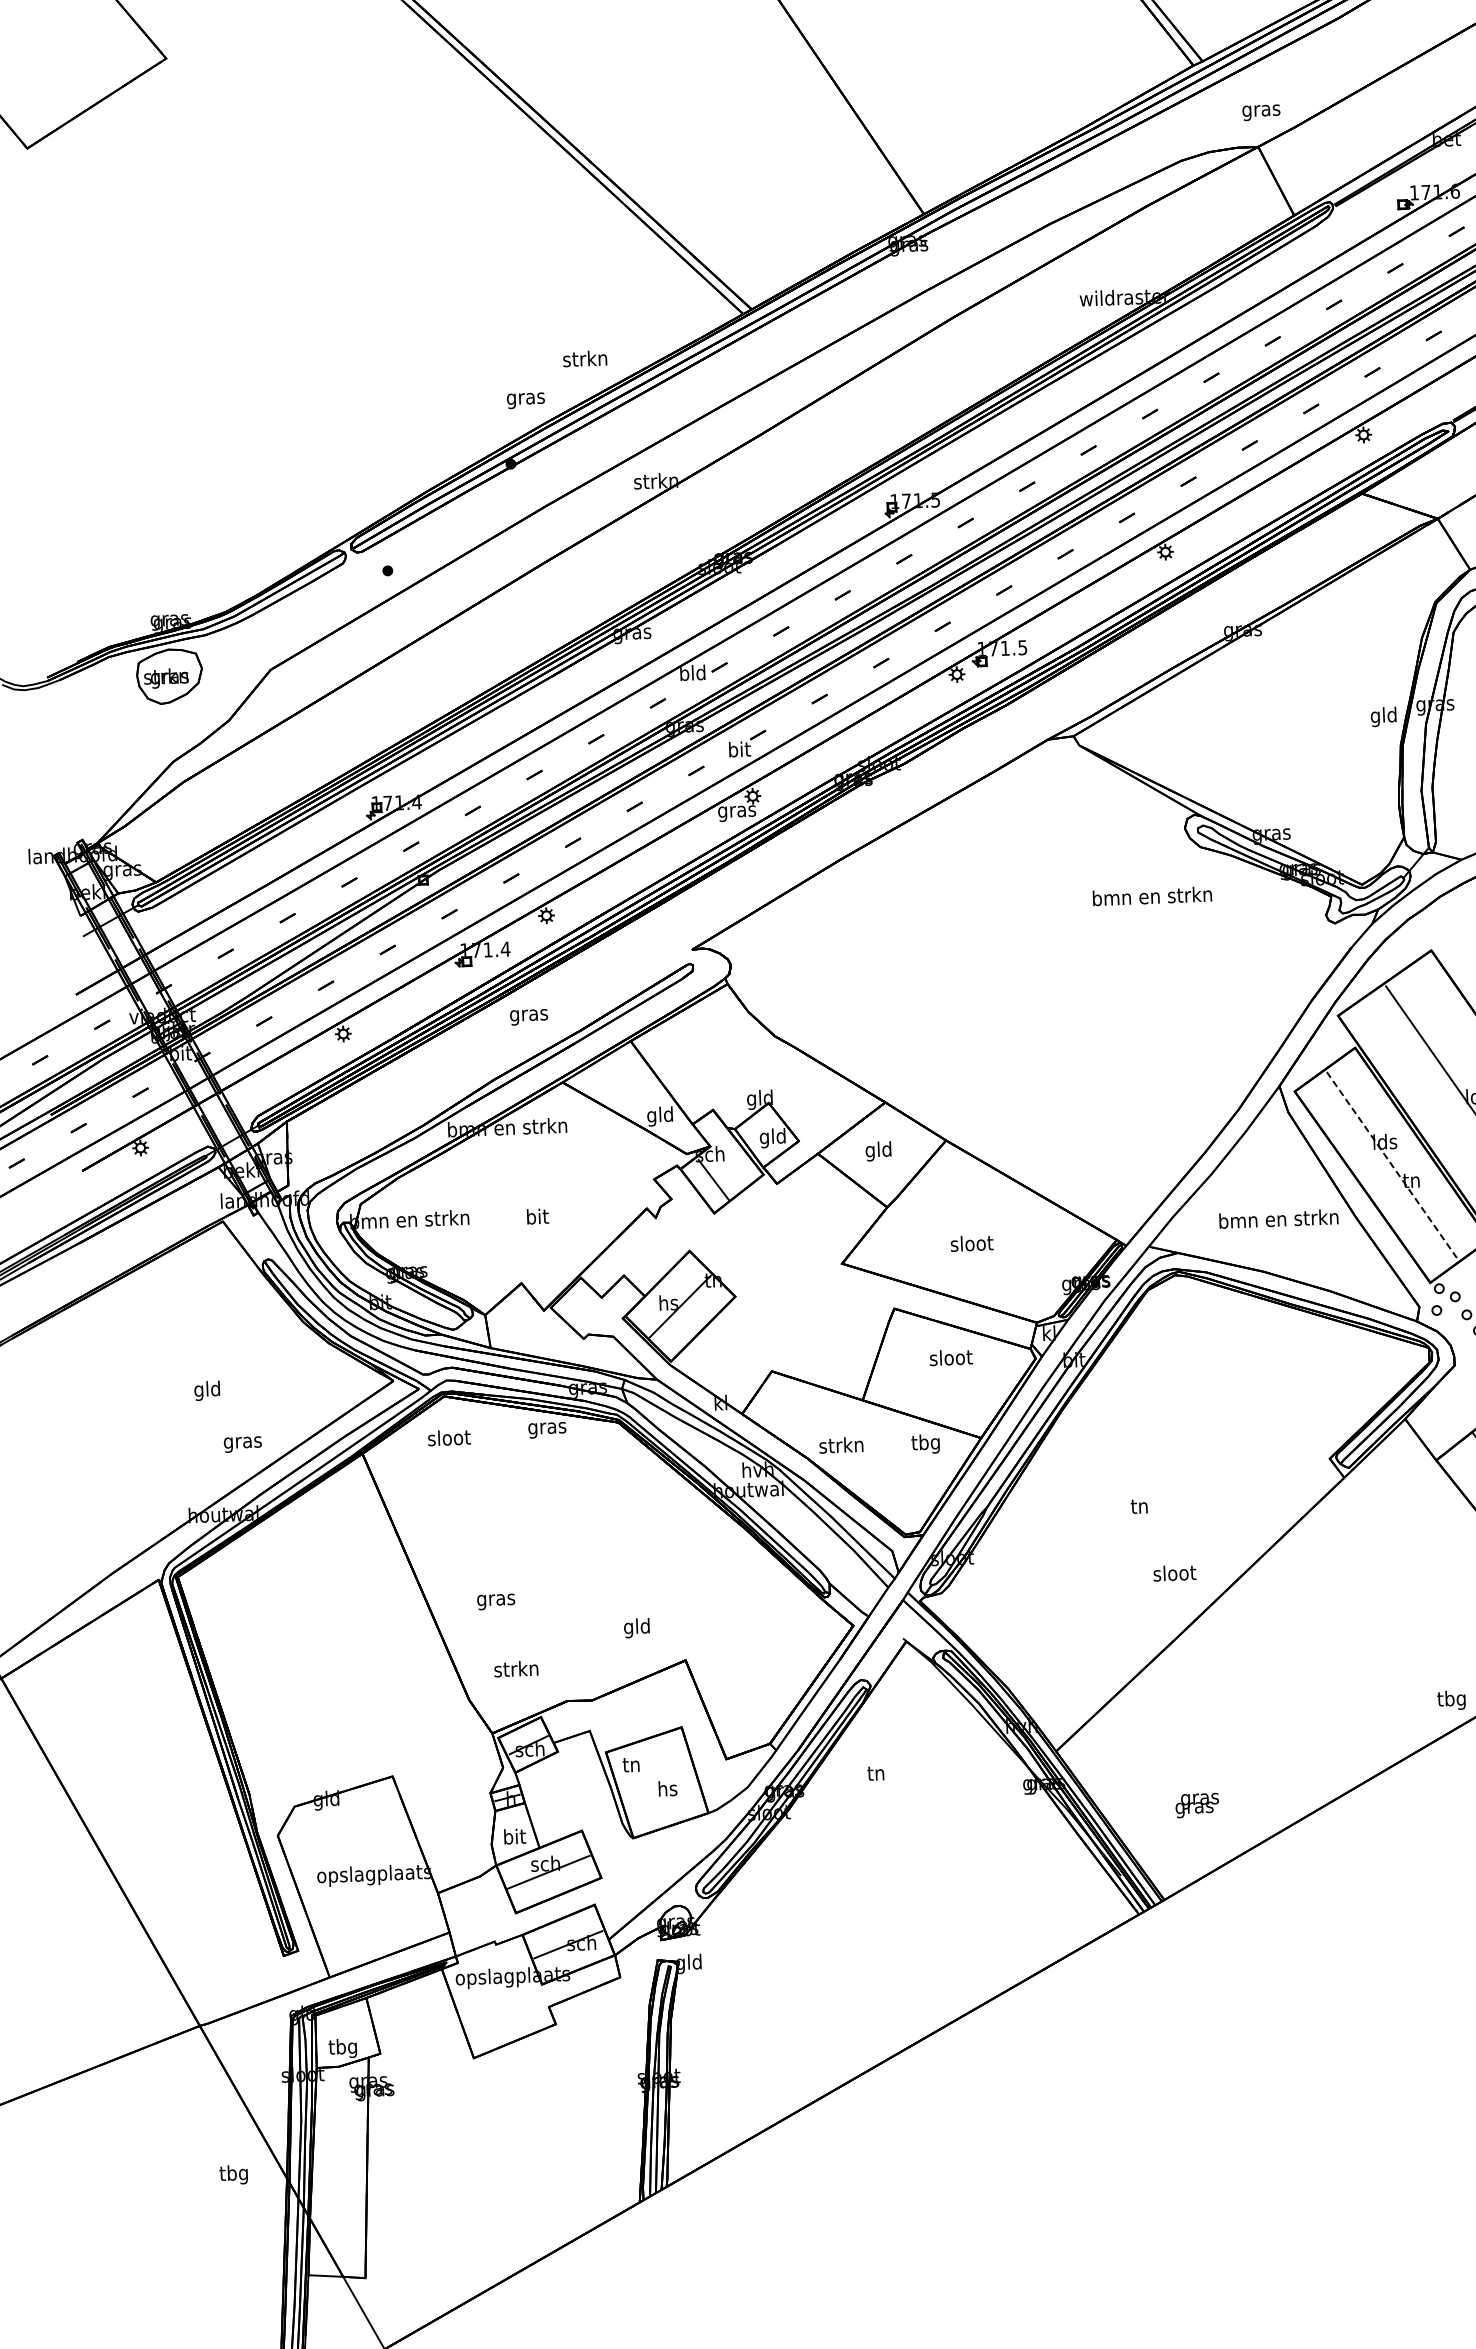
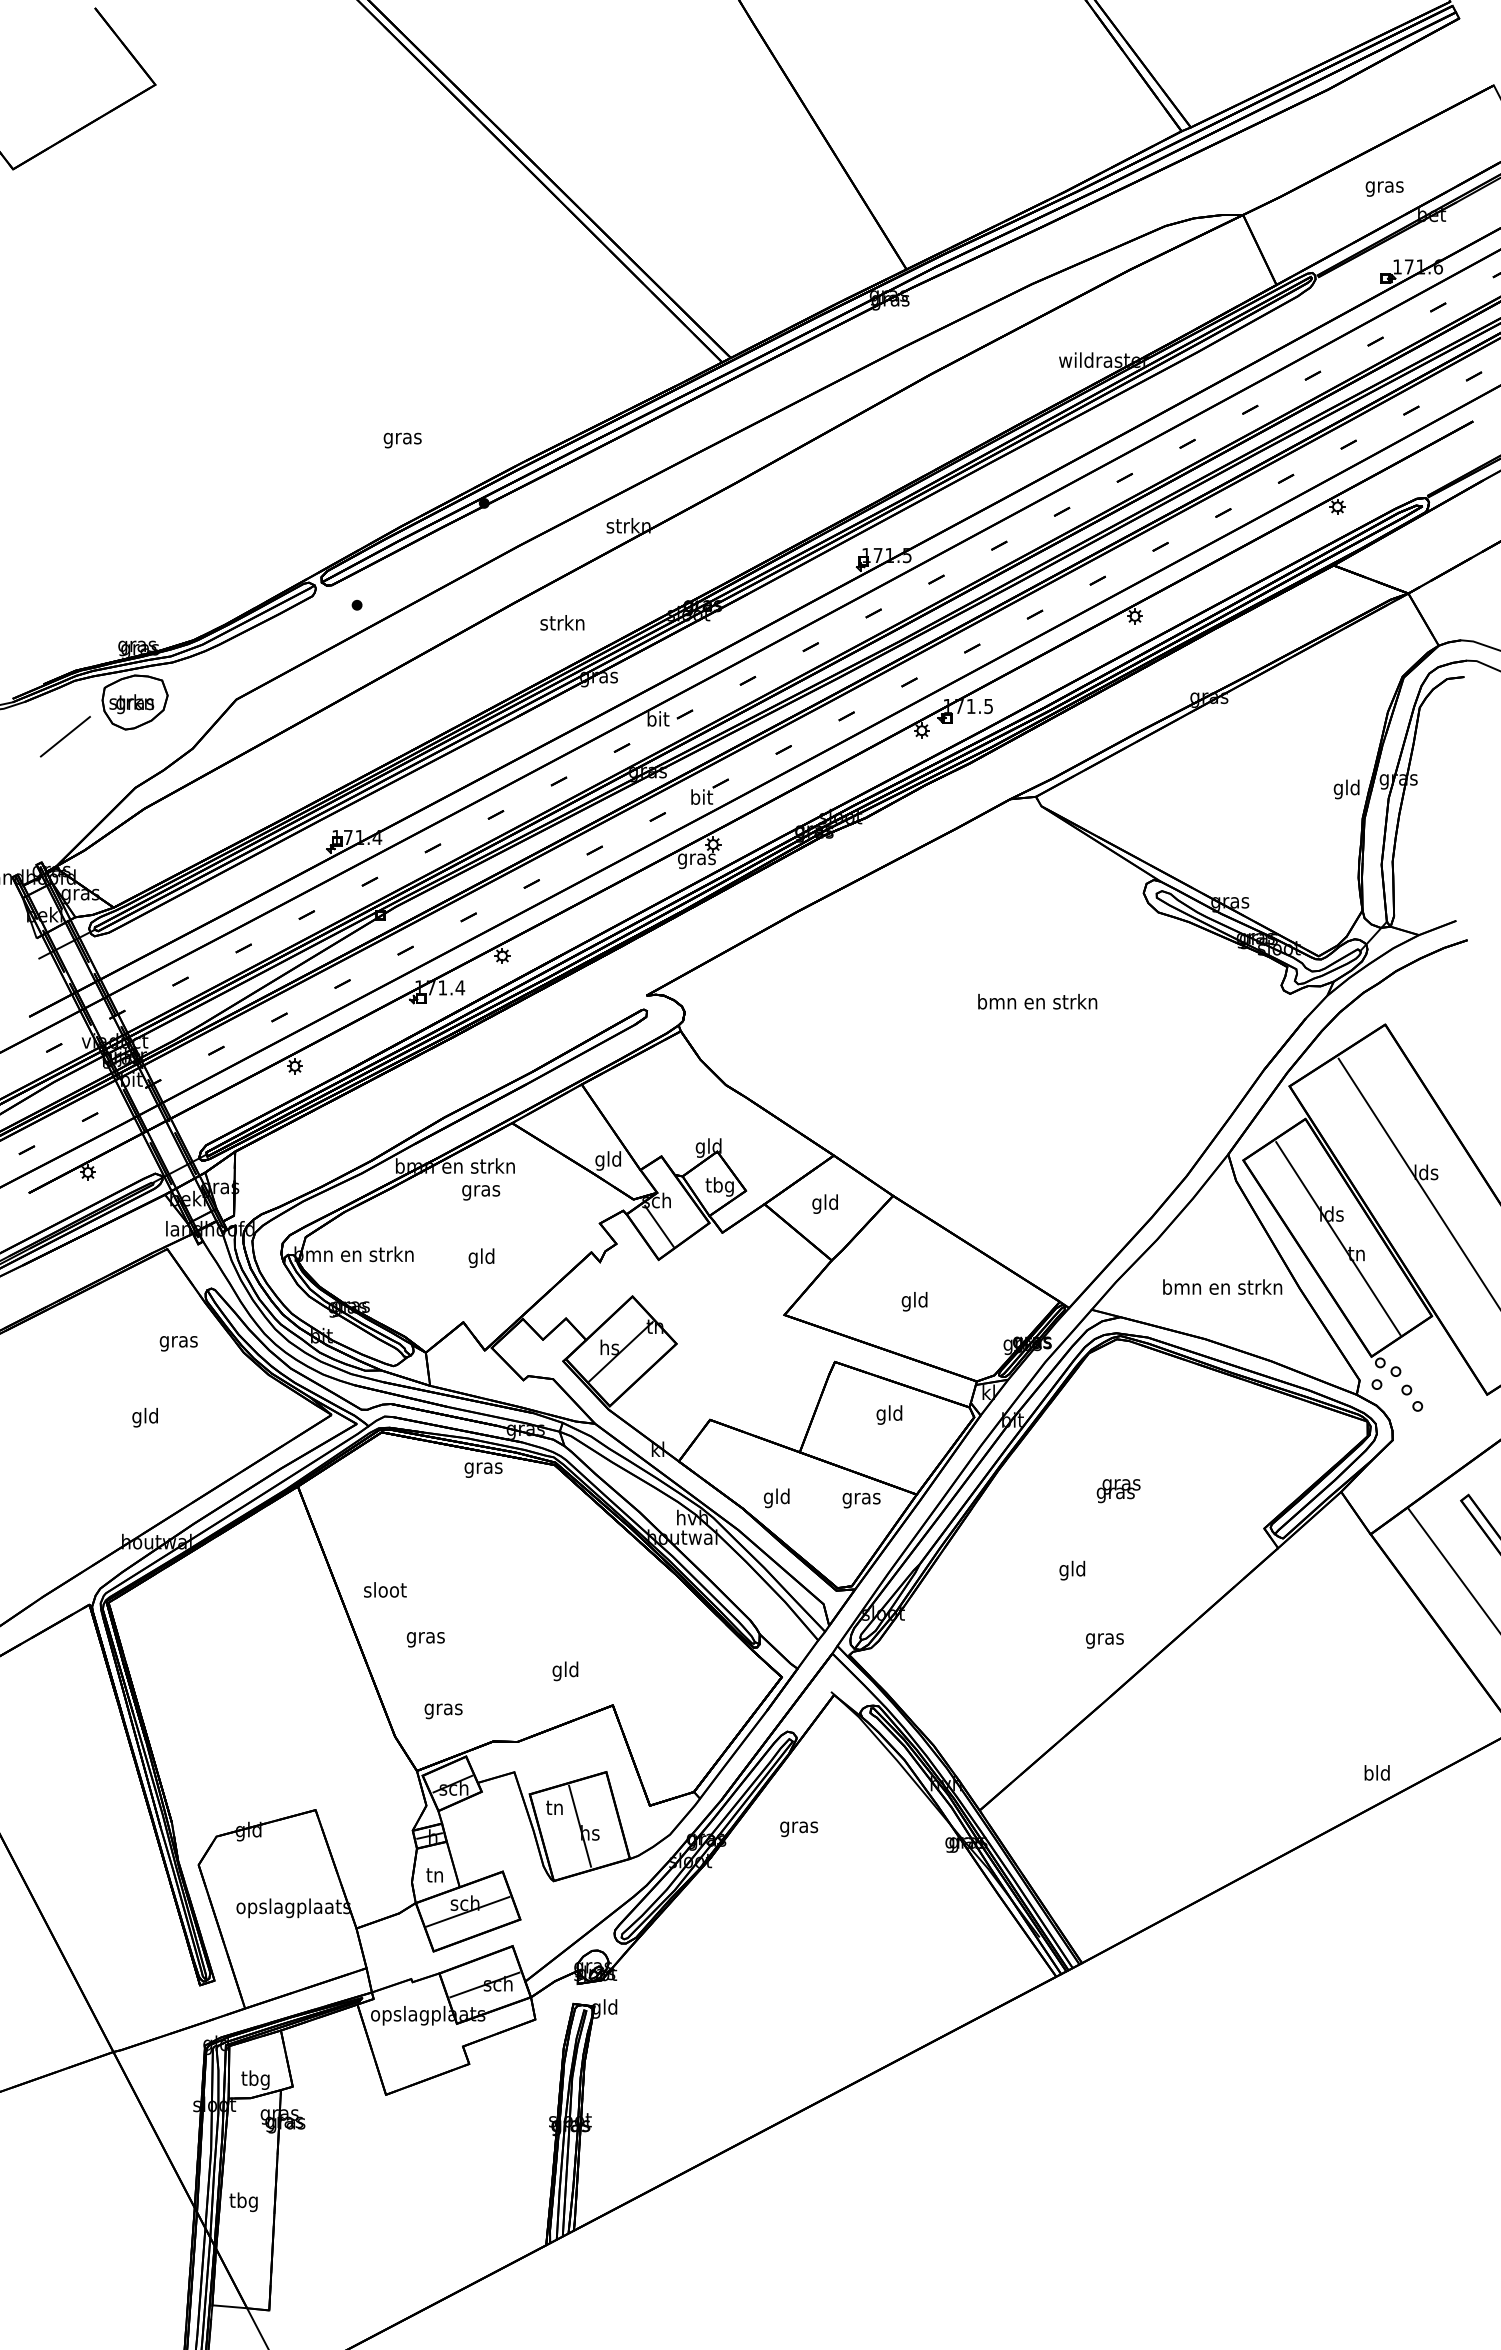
text: (1261, 112) -> (1384, 188), moved
text: (585, 358) -> (562, 622), moved
text: (525, 400) -> (402, 440), moved
text: (692, 672) -> (657, 718), bld -> bit
line: (100, 713) -> (64, 736), added
text: (1152, 896) -> (1037, 1001), moved
text: (529, 1017) -> (481, 1192), moved
text: (772, 1137) -> (719, 1186), gld -> tbg
line: (1392, 1165) -> (1338, 1238), dashed -> solid
text: (537, 1217) -> (481, 1257), bit -> gld
text: (971, 1245) -> (914, 1301), sloot -> gld
text: (950, 1359) -> (889, 1414), sloot -> gld
text: (449, 1437) -> (385, 1589), moved
text: (242, 1444) -> (178, 1343), moved
text: (926, 1444) -> (861, 1498), tbg -> gras
text: (841, 1447) -> (776, 1498), strkn -> gld
text: (1139, 1507) -> (1072, 1570), tn -> gld
text: (1174, 1574) -> (1104, 1638), sloot -> gras
text: (516, 1670) -> (443, 1709), strkn -> gras
text: (1451, 1700) -> (1376, 1774), tbg -> bld
text: (876, 1775) -> (799, 1827), tn -> gras
line: (657, 1781) -> (580, 1825), added
text: (1197, 1805) -> (1118, 1491), moved
text: (514, 1836) -> (435, 1874), bit -> tn
text: (233, 2174) -> (243, 2201), moved

